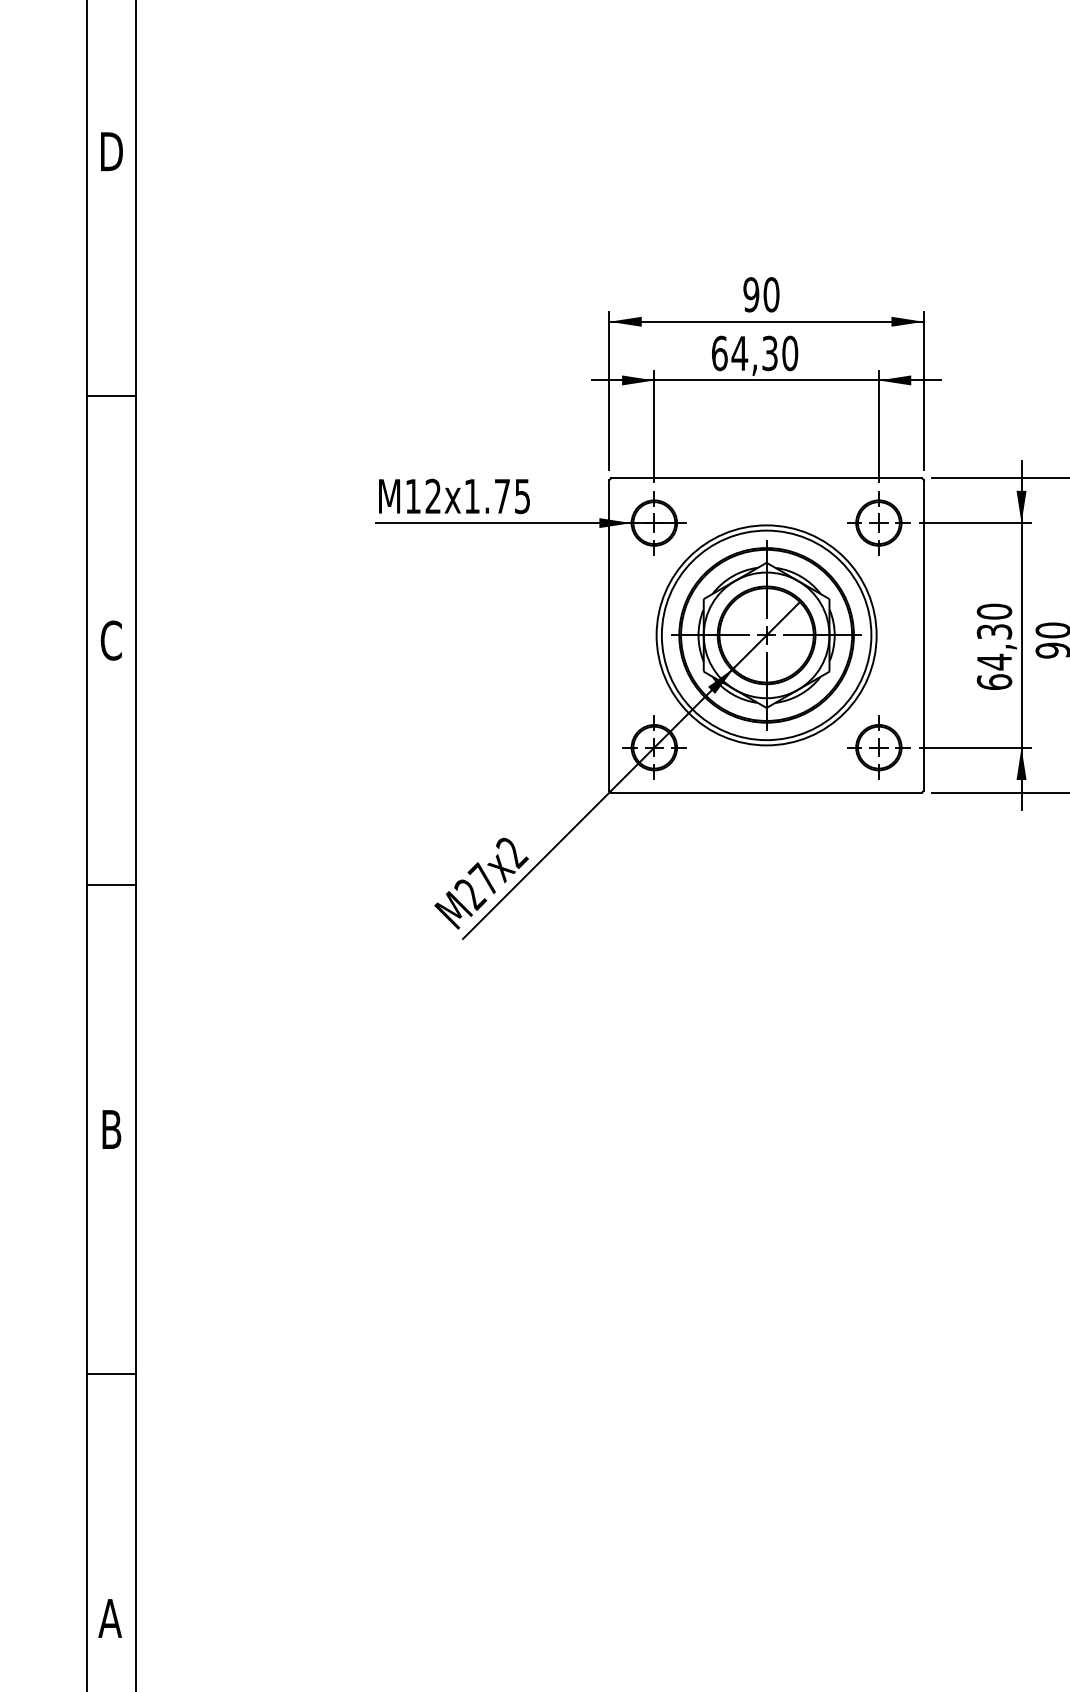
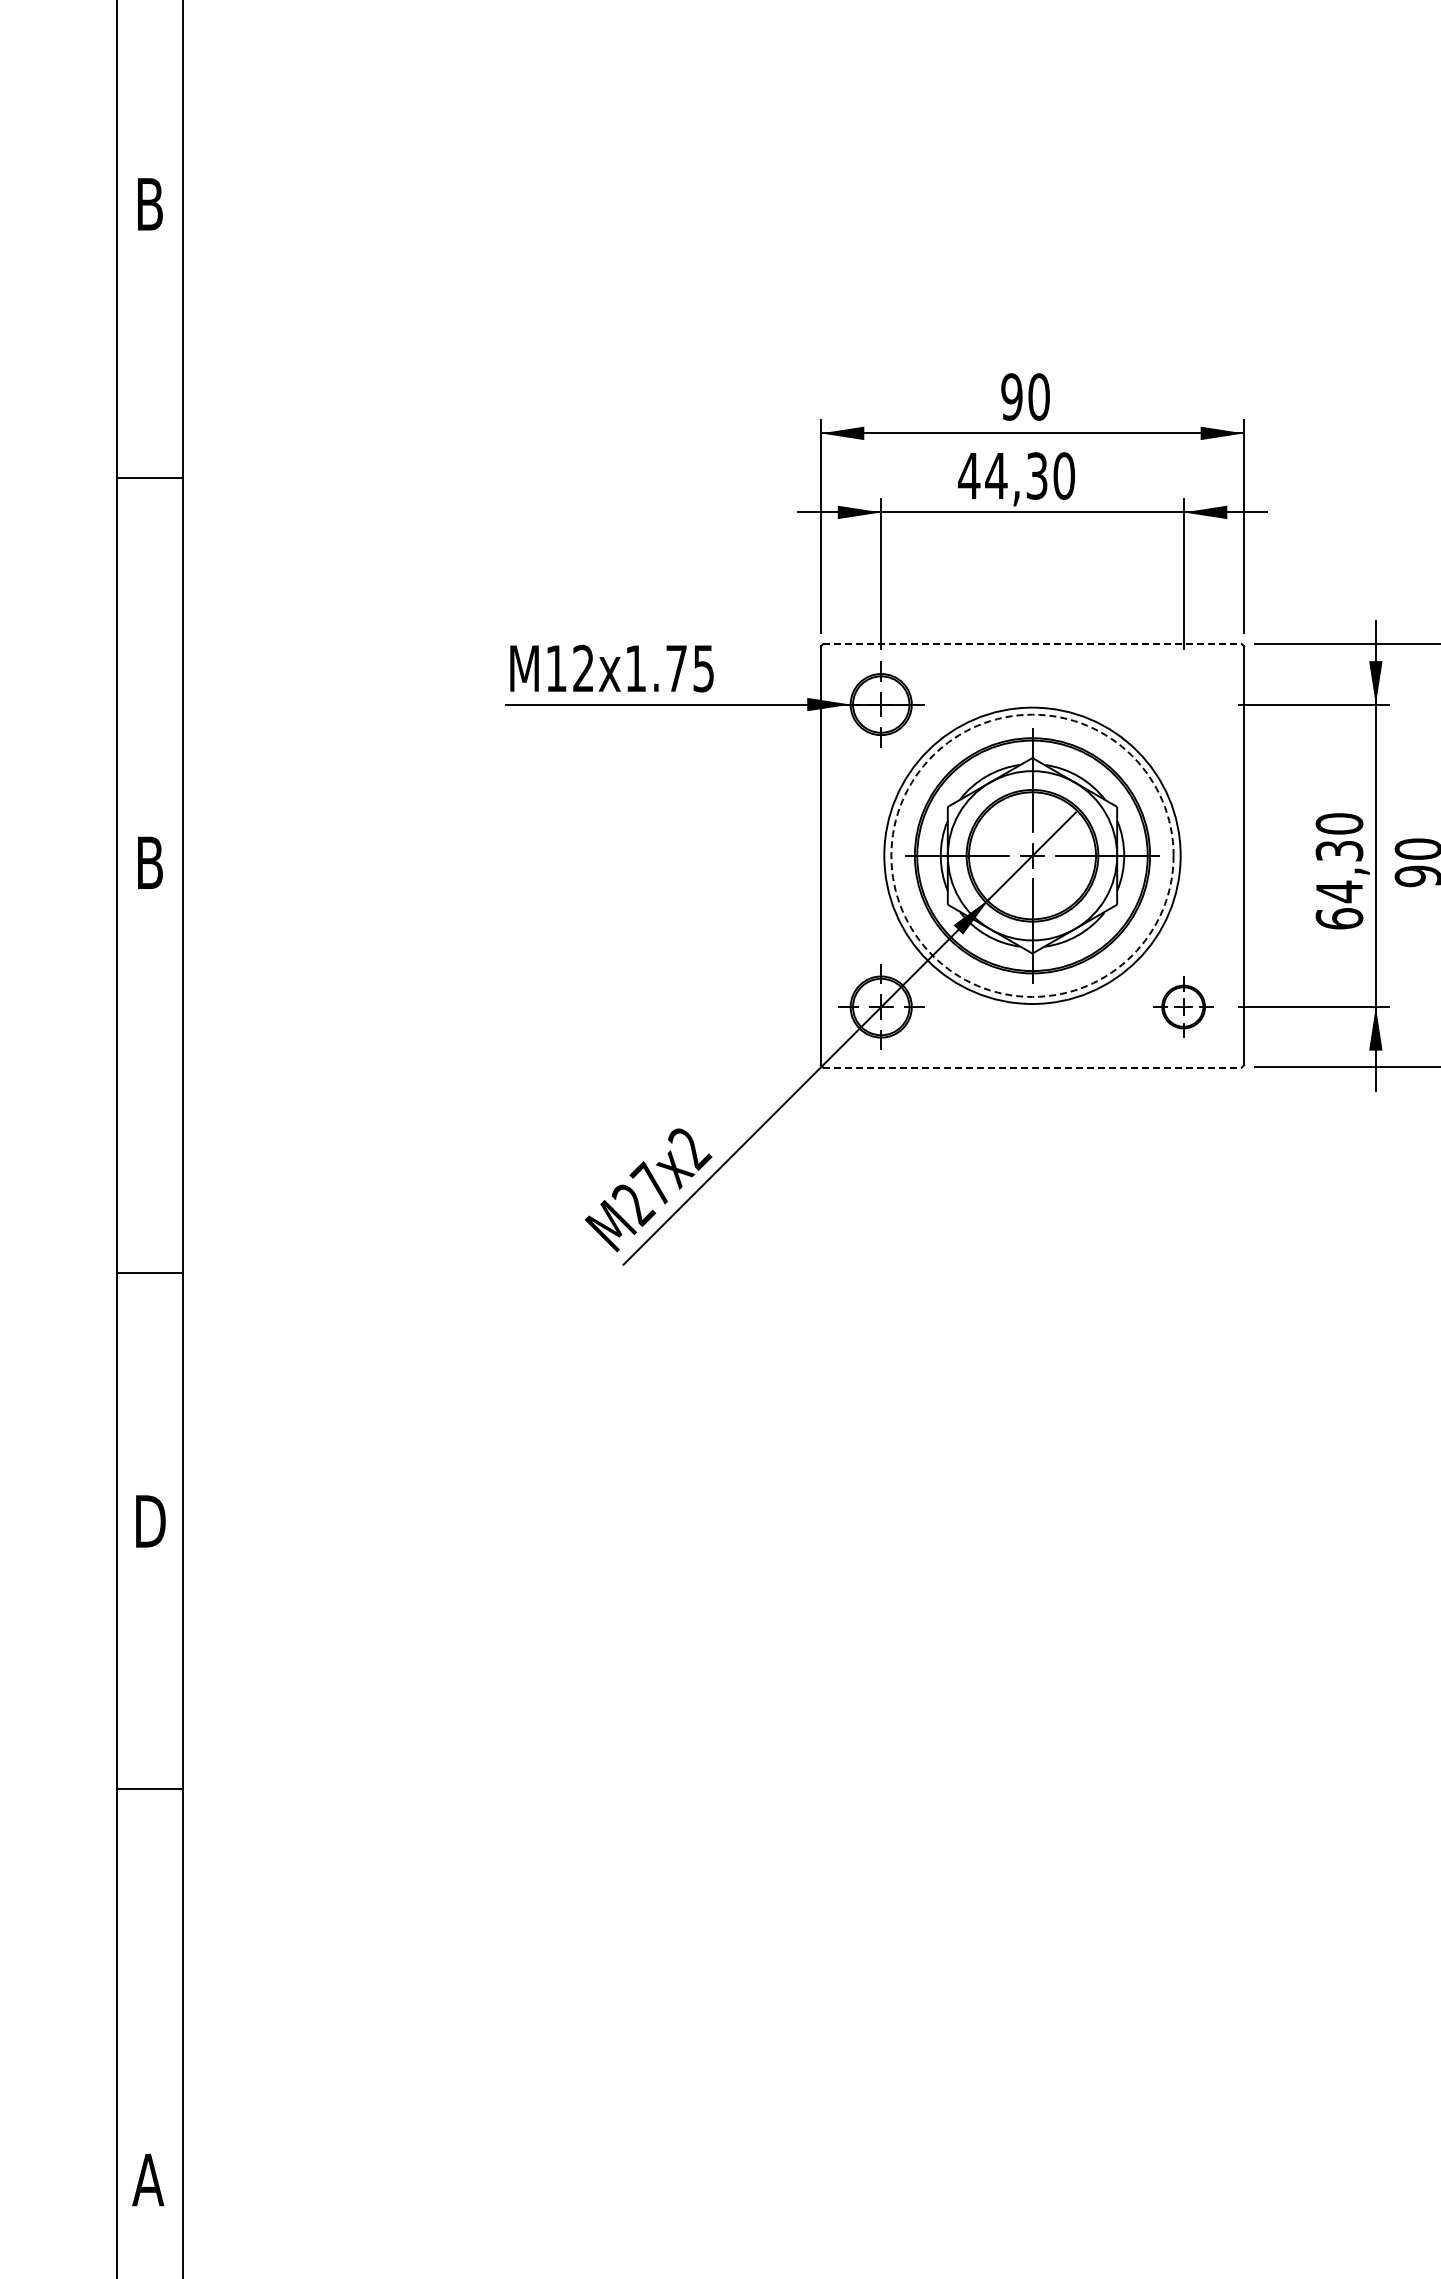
text: (111, 151) -> (150, 204), D -> B
text: (719, 353) -> (969, 475), 64,30 -> 44,30
line: (111, 396) -> (150, 478), moved
line: (766, 478) -> (1032, 644), solid -> dashed
part: (878, 523) -> (1183, 704), removed
circle: (766, 635) -> (1032, 855), solid -> dashed
text: (111, 640) -> (149, 862), C -> B
part: (878, 747) -> (1183, 1006), size x0.7
line: (766, 792) -> (1032, 1067), solid -> dashed
line: (111, 885) -> (150, 1273), moved
text: (111, 1129) -> (150, 1521), B -> D
line: (111, 1373) -> (150, 1788), moved

